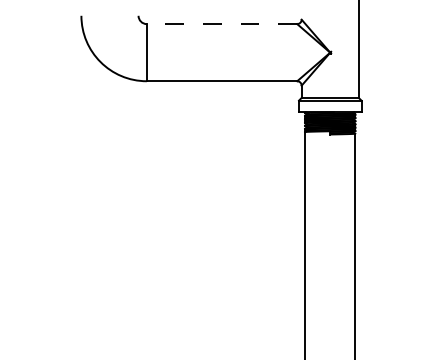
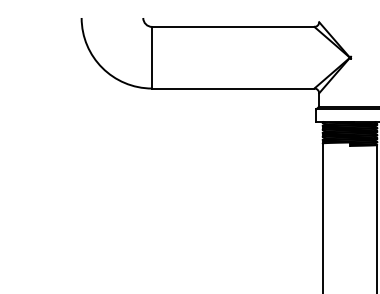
line: (221, 24) -> (232, 27), dashed -> solid

